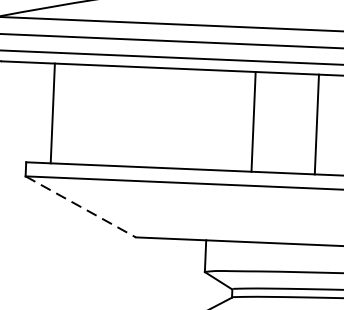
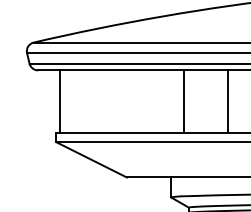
line: (52, 112) -> (60, 101), moved
line: (253, 121) -> (183, 101), moved
line: (316, 124) -> (227, 101), moved
line: (80, 206) -> (91, 159), dashed -> solid

